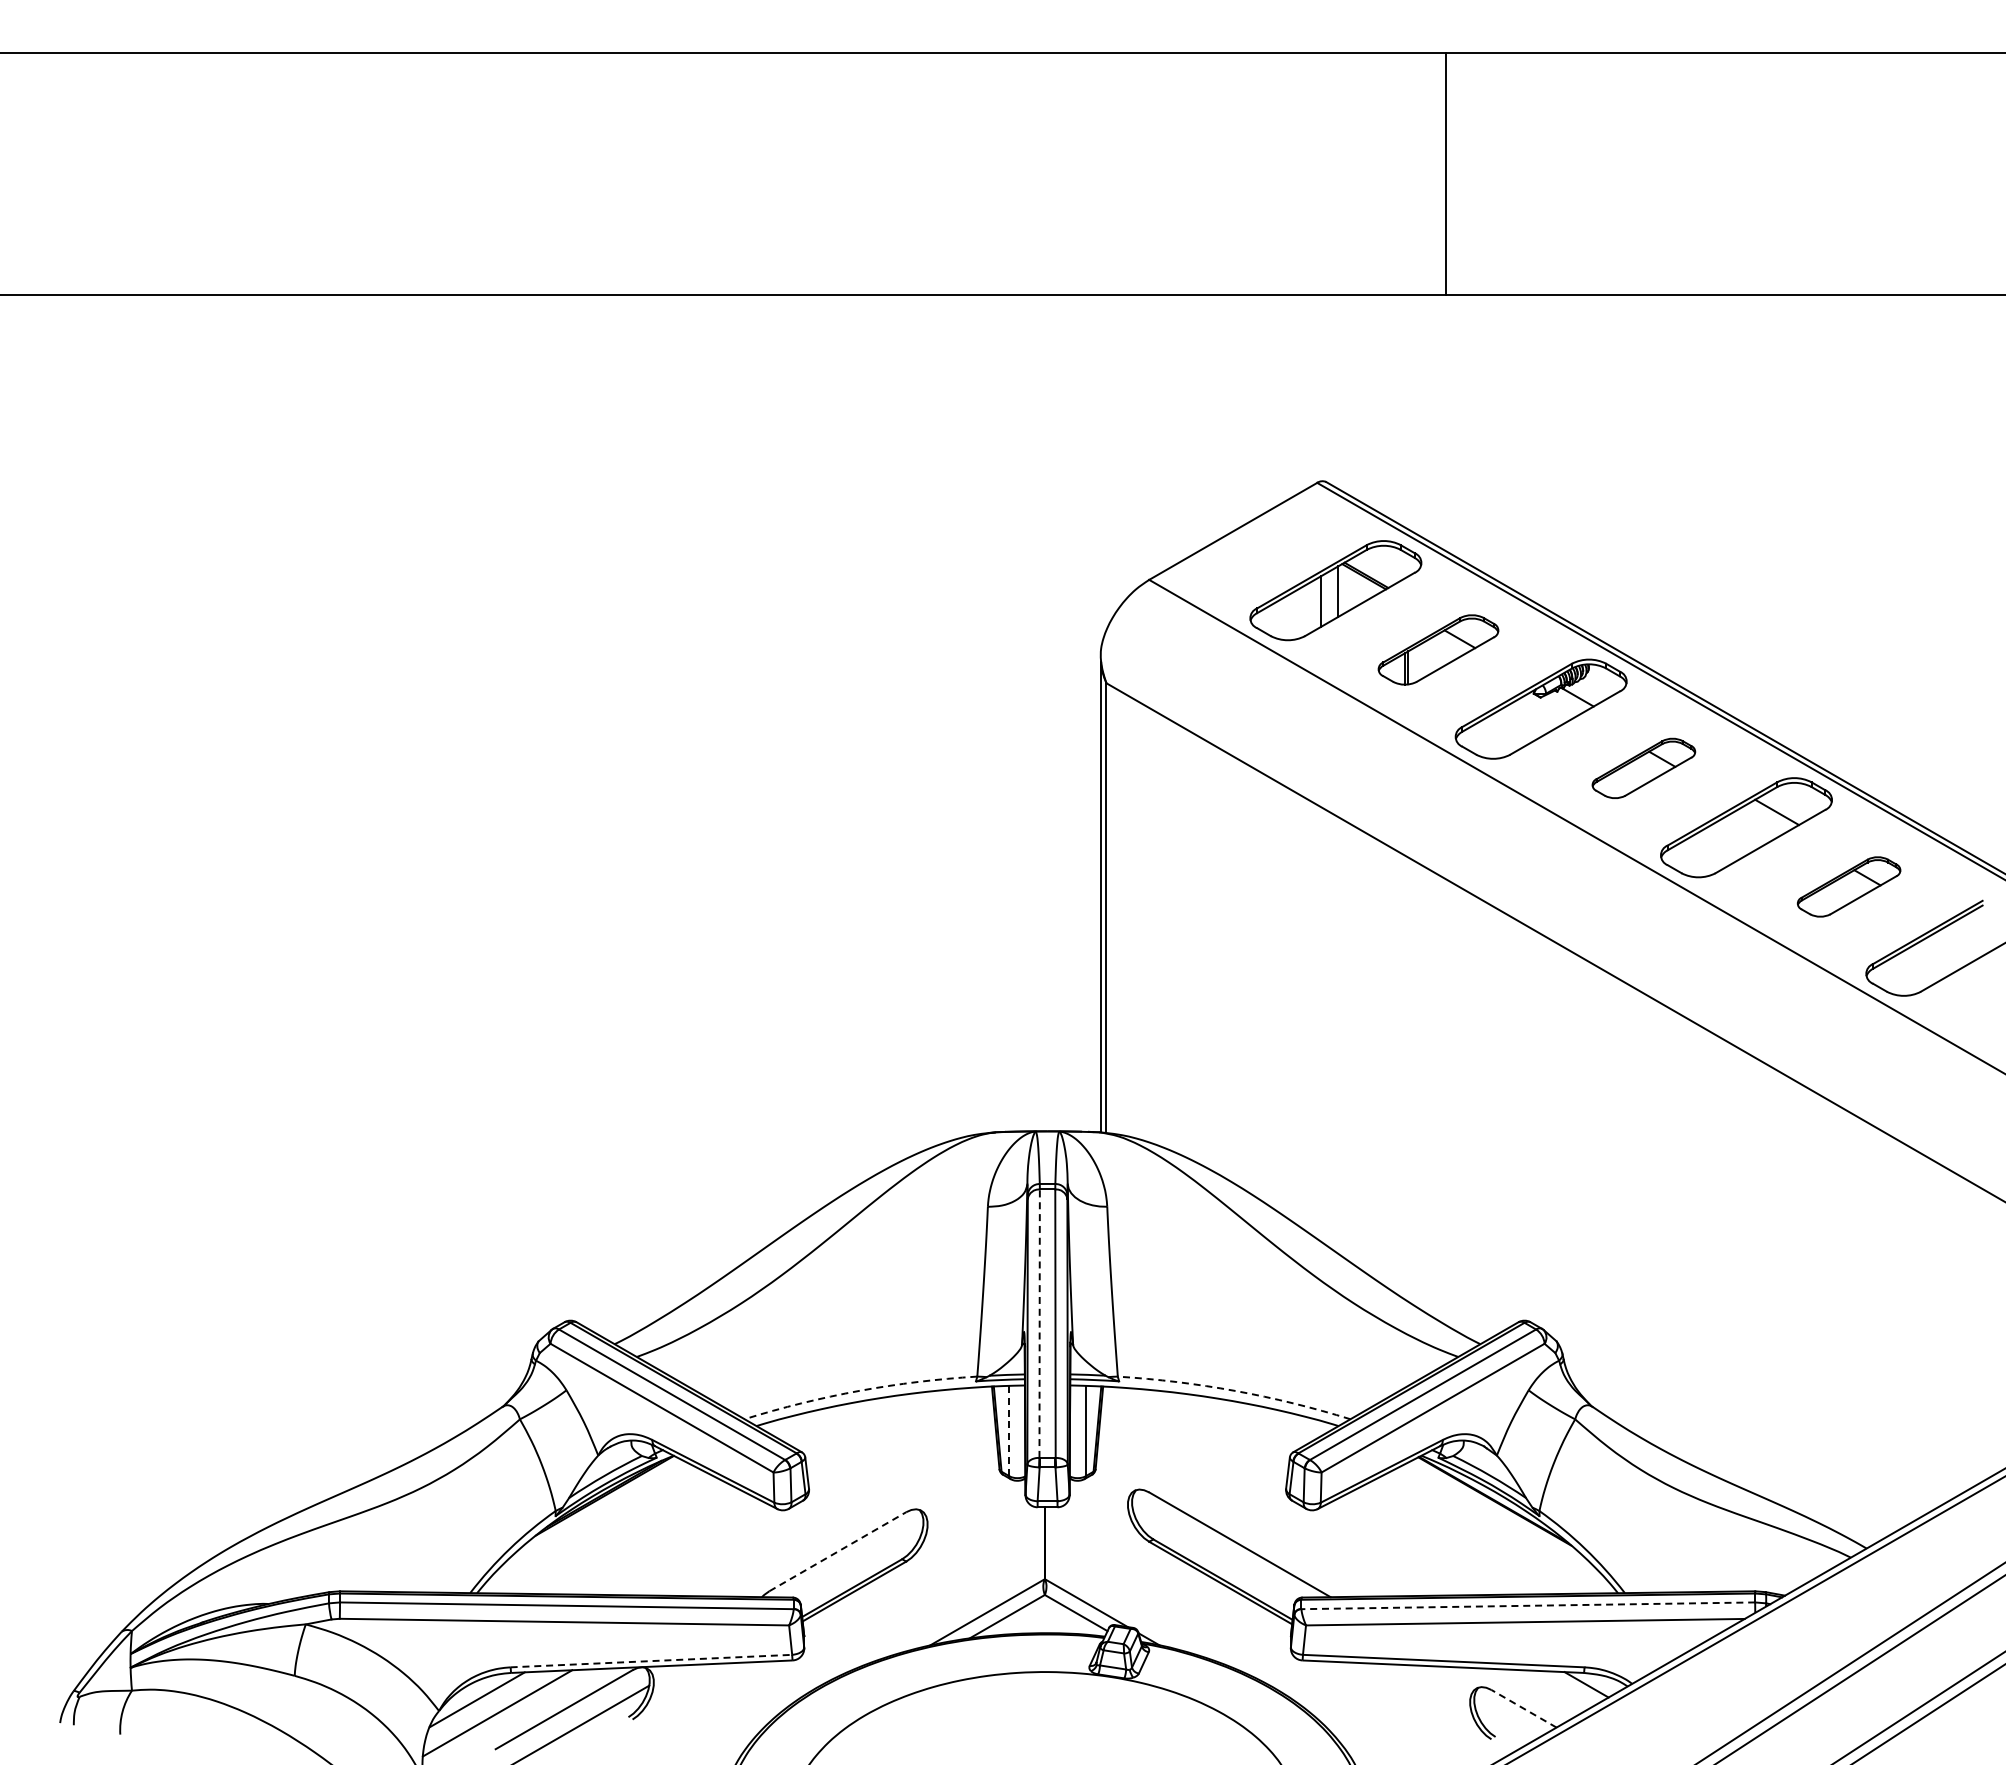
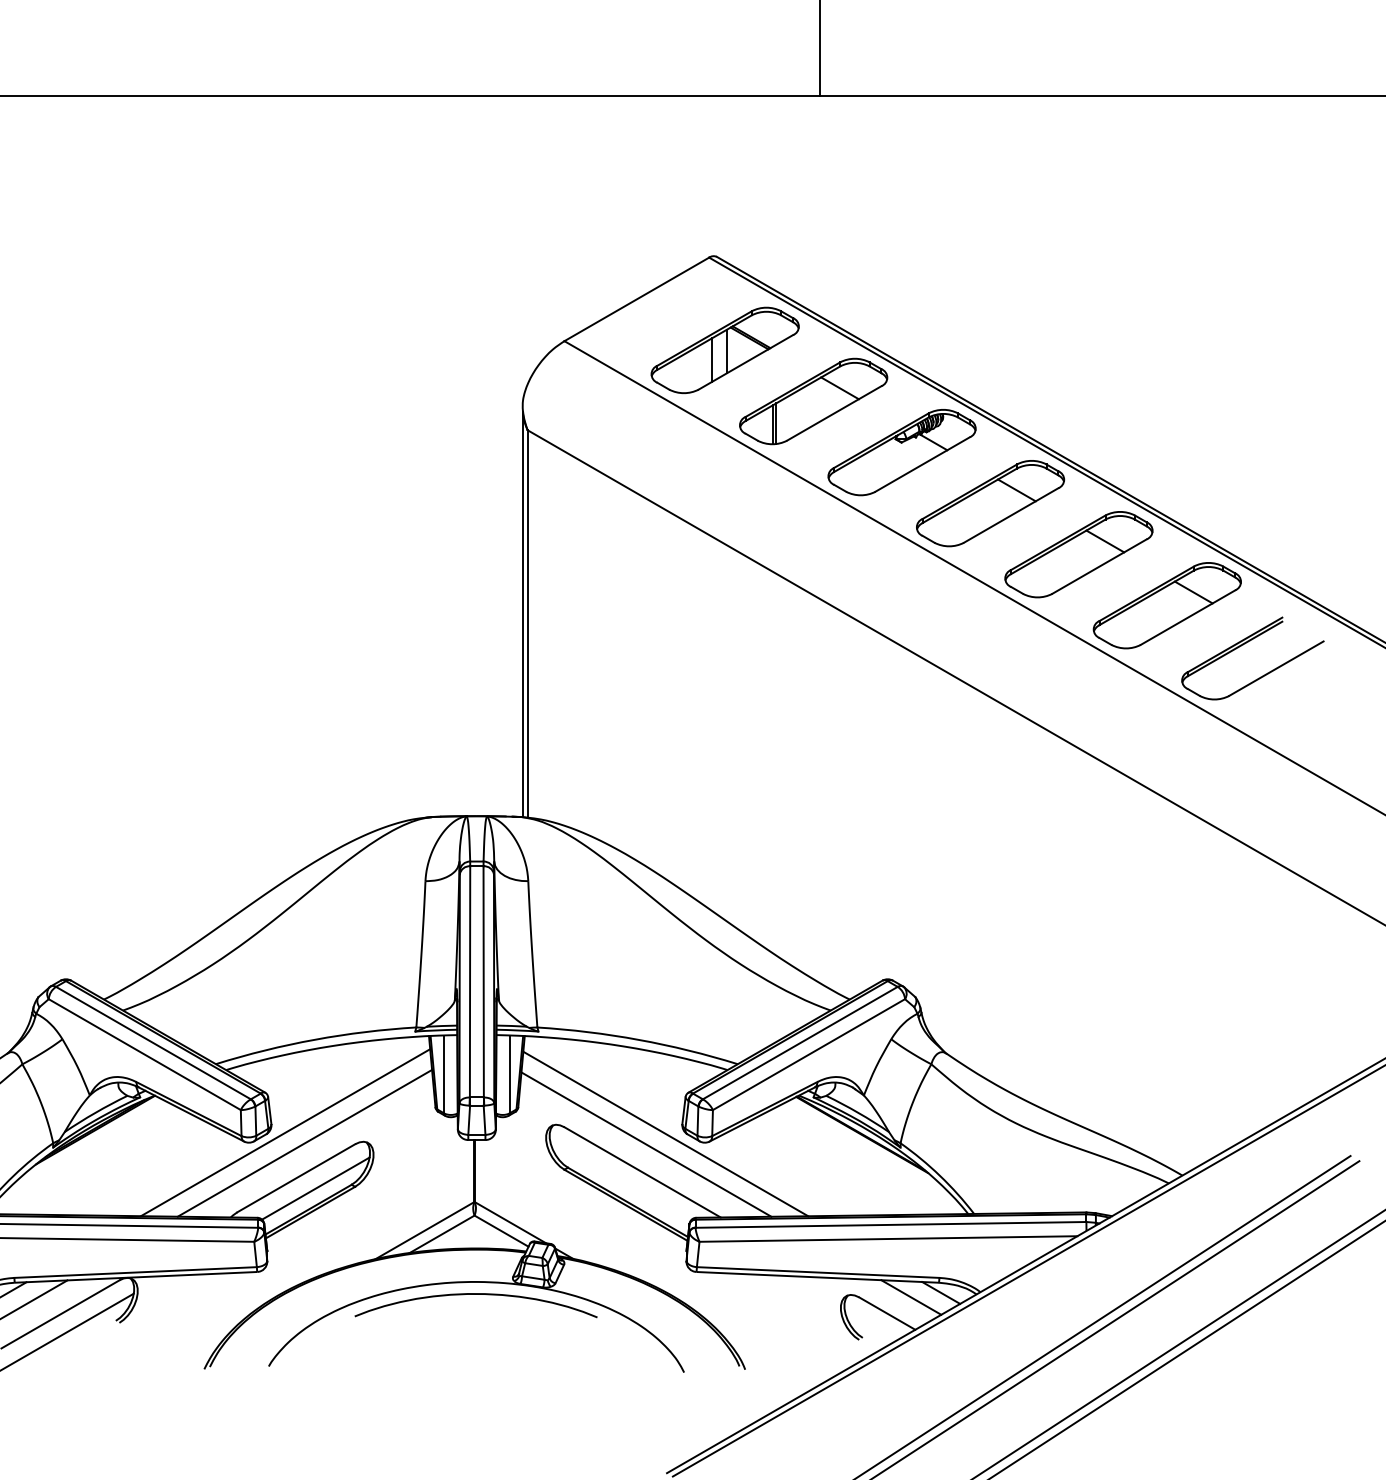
part: (1438, 649) -> (813, 401), size x1.43
part: (1643, 768) -> (990, 503), size x1.67
part: (1848, 886) -> (1166, 605), size x1.67
line: (1039, 1323) -> (469, 981), dashed -> solid
arc: (859, 1390) -> (314, 1039), dashed -> solid
arc: (1235, 1390) -> (638, 1039), dashed -> solid
line: (1008, 1431) -> (443, 1074), dashed -> solid
line: (825, 1498) -> (285, 1132), added
line: (1266, 1499) -> (665, 1133), added
line: (847, 1510) -> (304, 1142), added
line: (1244, 1512) -> (646, 1144), added
line: (838, 1551) -> (296, 1178), dashed -> solid
line: (860, 1563) -> (315, 1188), added
line: (1528, 1605) -> (891, 1224), dashed -> solid
line: (651, 1661) -> (135, 1272), dashed -> solid
curve: (1046, 1686) -> (475, 1294), added
line: (1551, 1690) -> (910, 1297), added
line: (1524, 1708) -> (887, 1313), dashed -> solid

